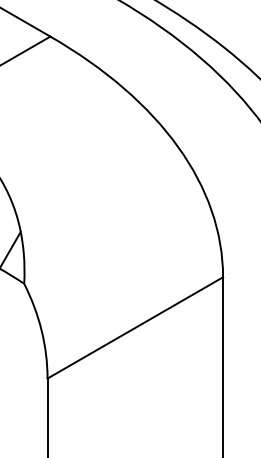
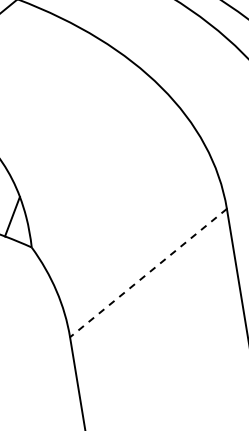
line: (134, 328) -> (147, 273), solid -> dashed

